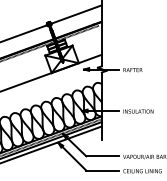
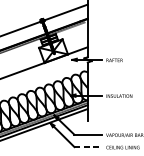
line: (103, 170) -> (89, 146), solid -> dashed

